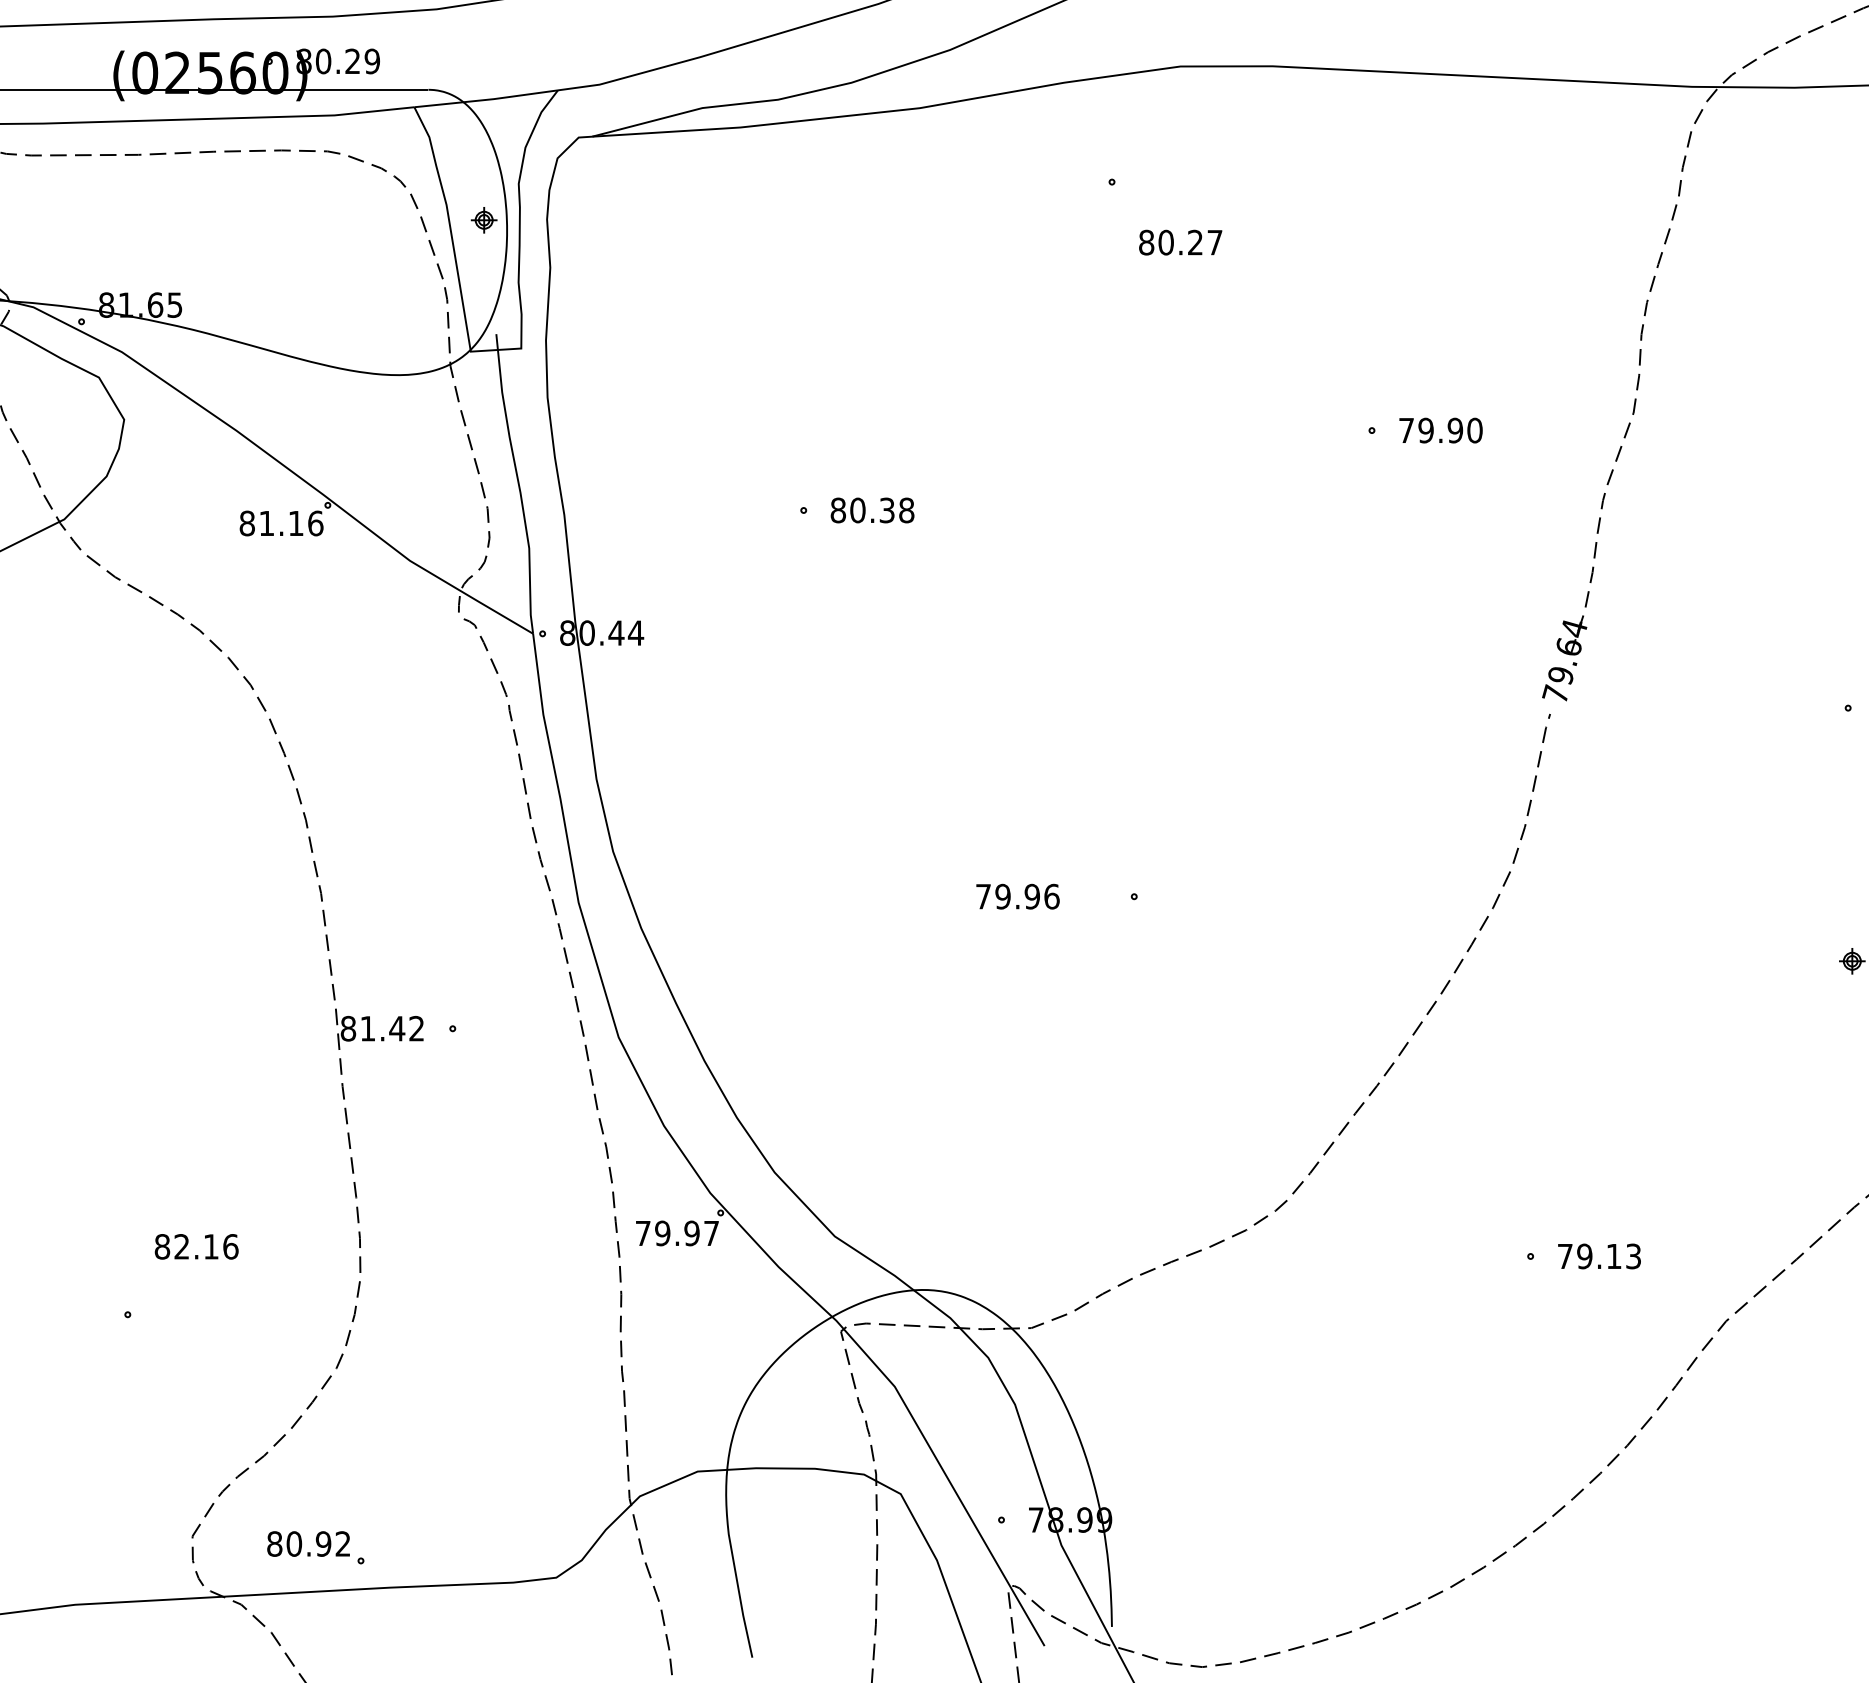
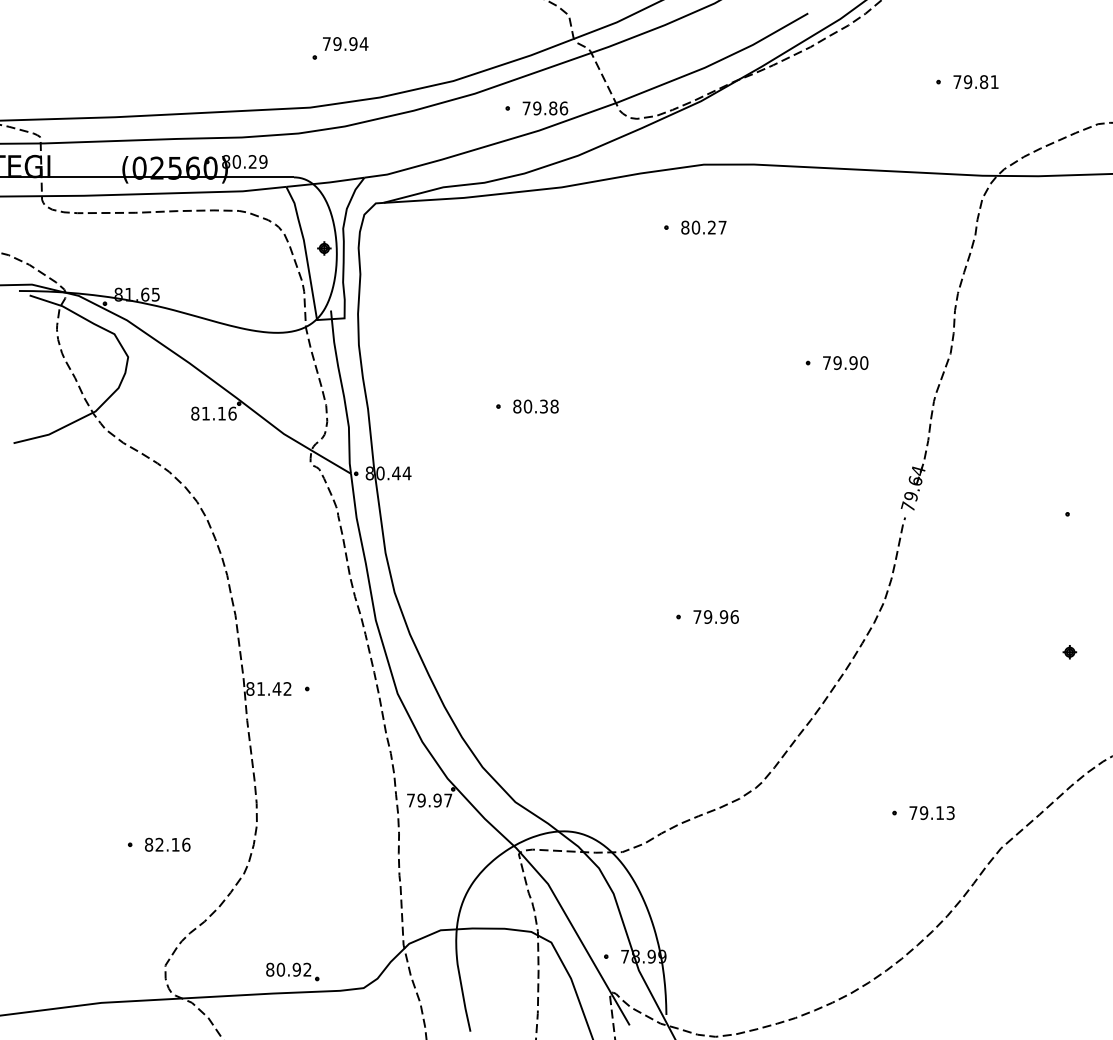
text: (1179, 242) -> (703, 227), moved
text: (1016, 895) -> (715, 616), moved
text: (196, 1246) -> (167, 844), moved
part: (315, 1547) -> (292, 971), moved

